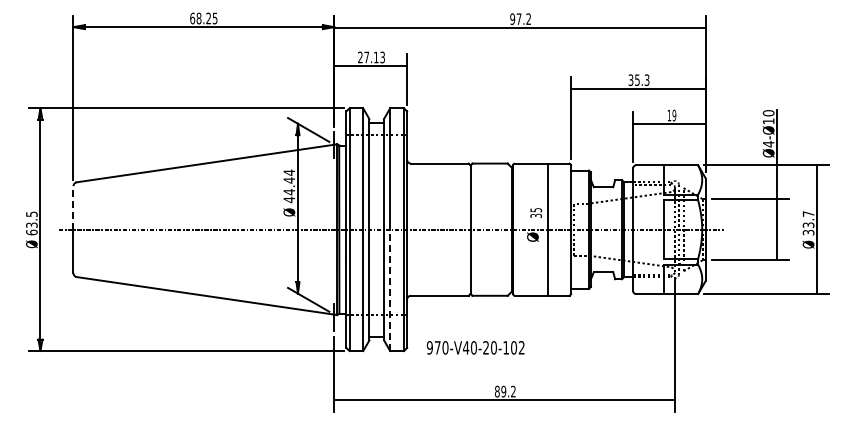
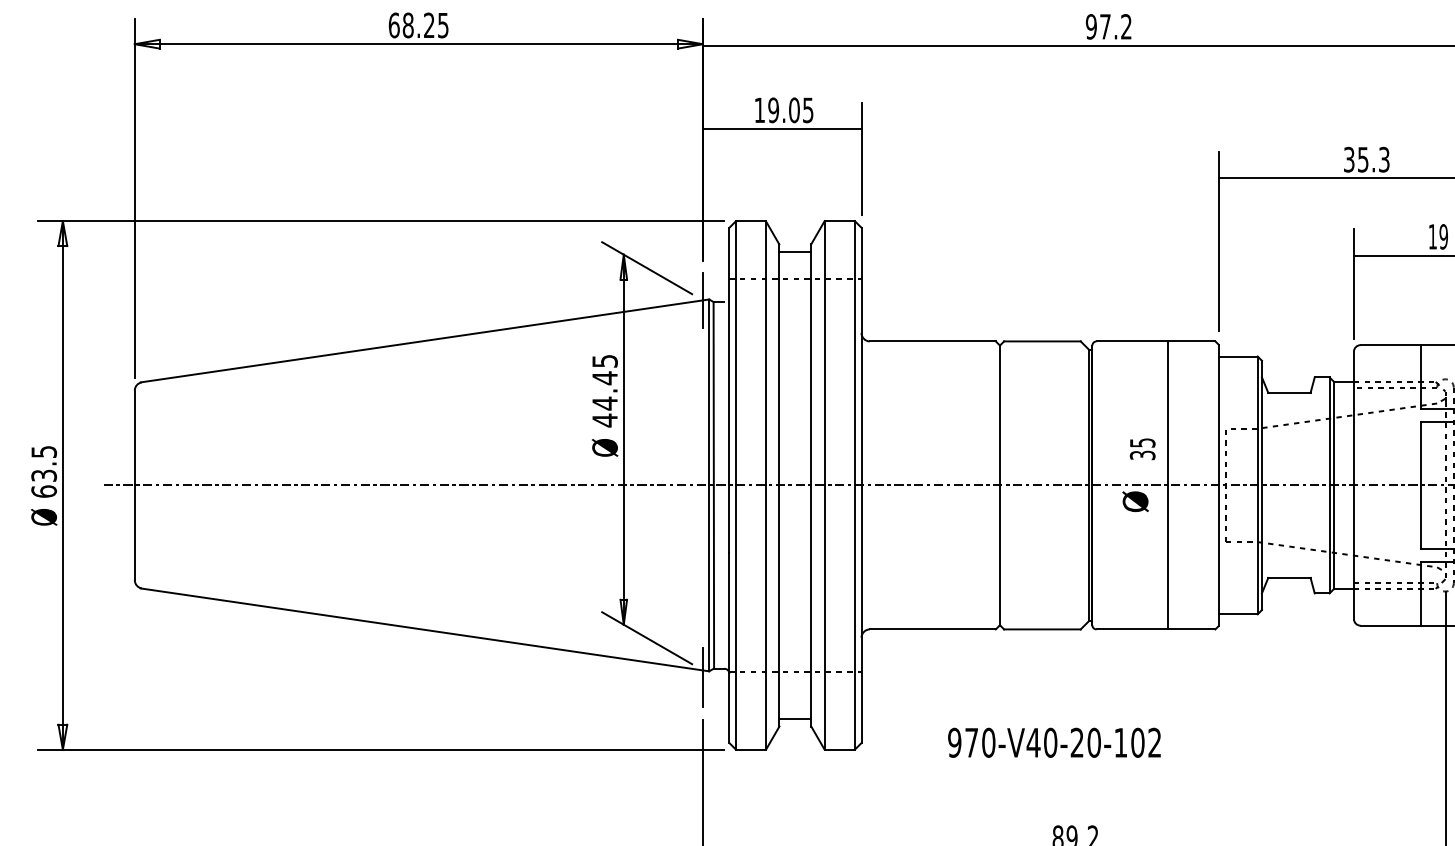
text: (371, 57) -> (783, 110), 27.13 -> 19.05
text: (289, 172) -> (605, 360), 44.44 -> 44.45
line: (73, 207) -> (134, 437), dashed -> solid
line: (390, 290) -> (825, 617), dashed -> solid
text: (475, 347) -> (1054, 742), moved

